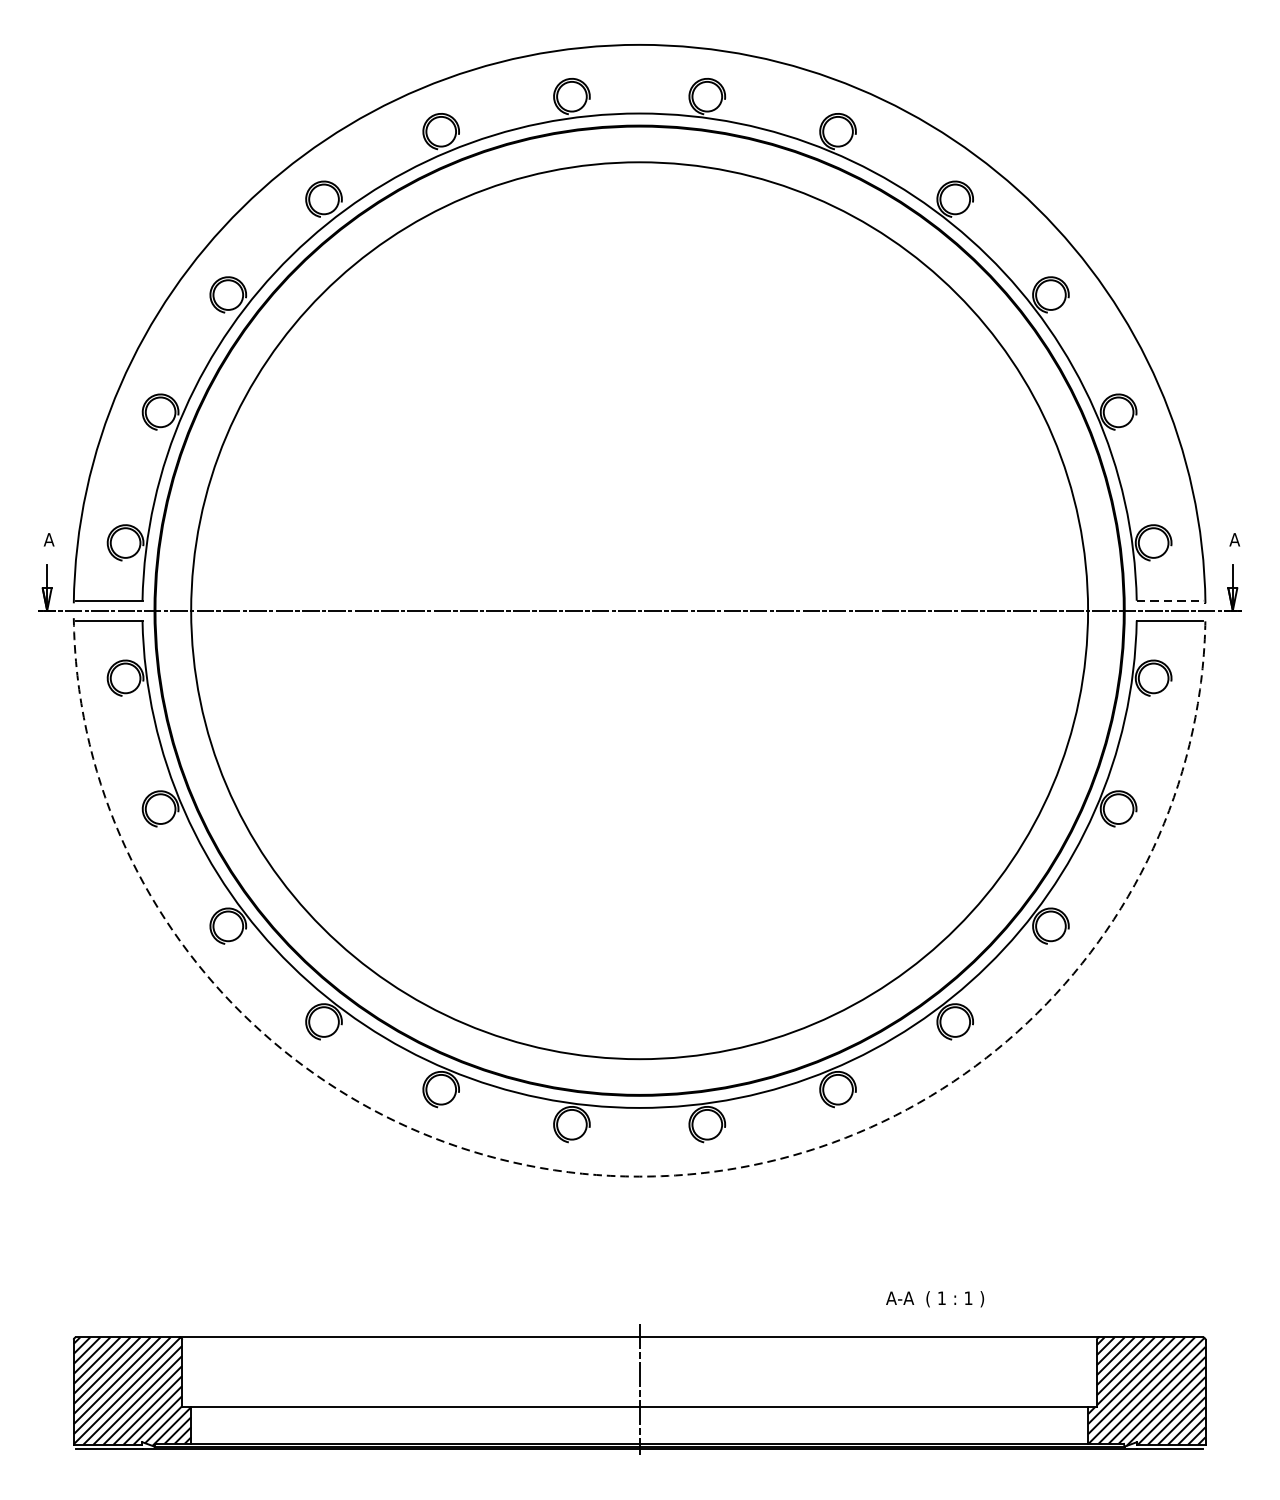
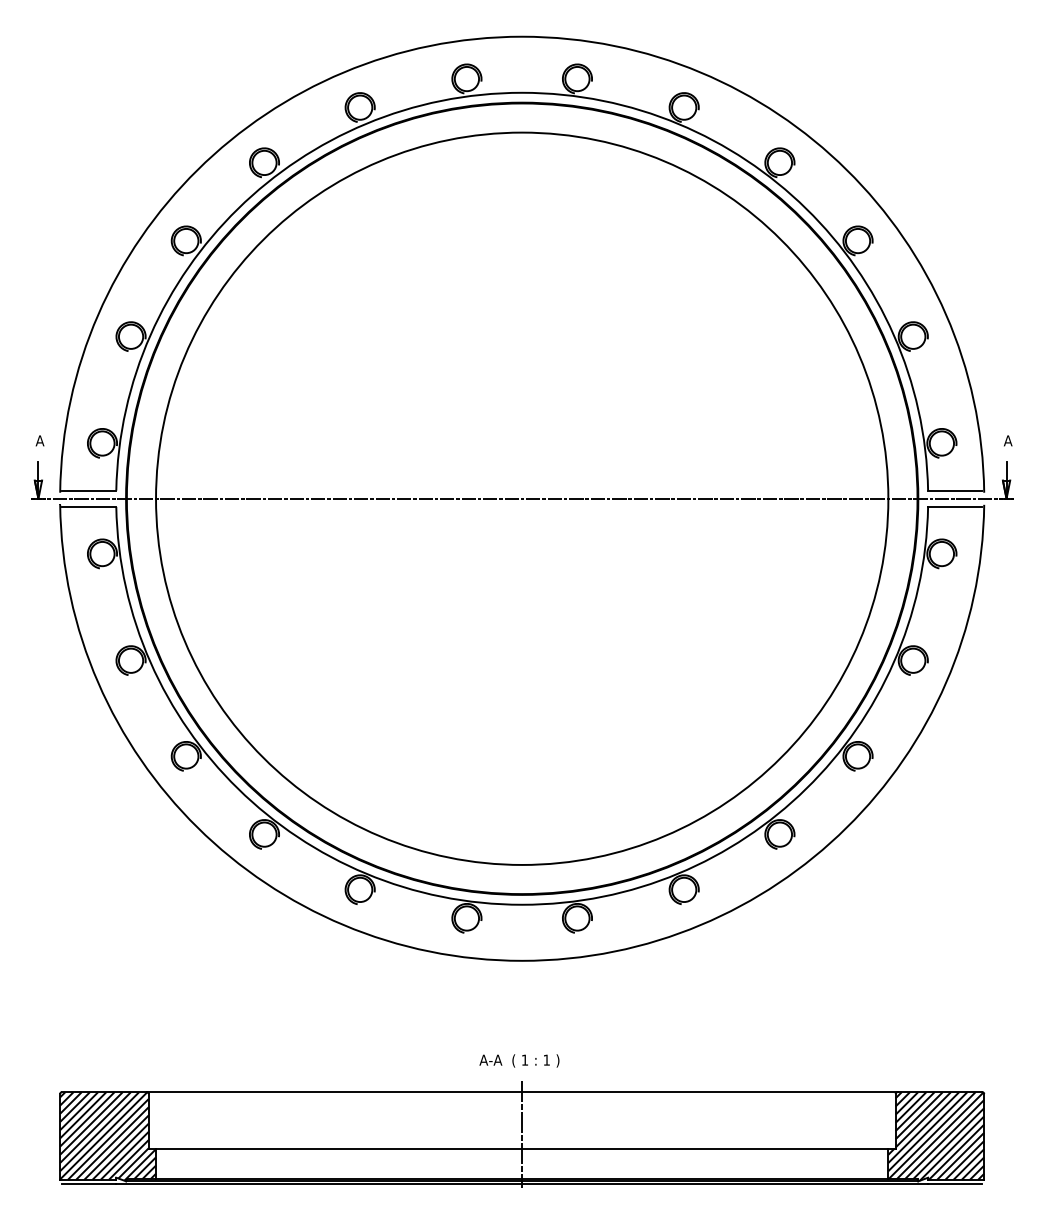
line: (1170, 600) -> (955, 490), dashed -> solid
arc: (640, 1176) -> (522, 960), dashed -> solid
text: (935, 1298) -> (519, 1060), moved

